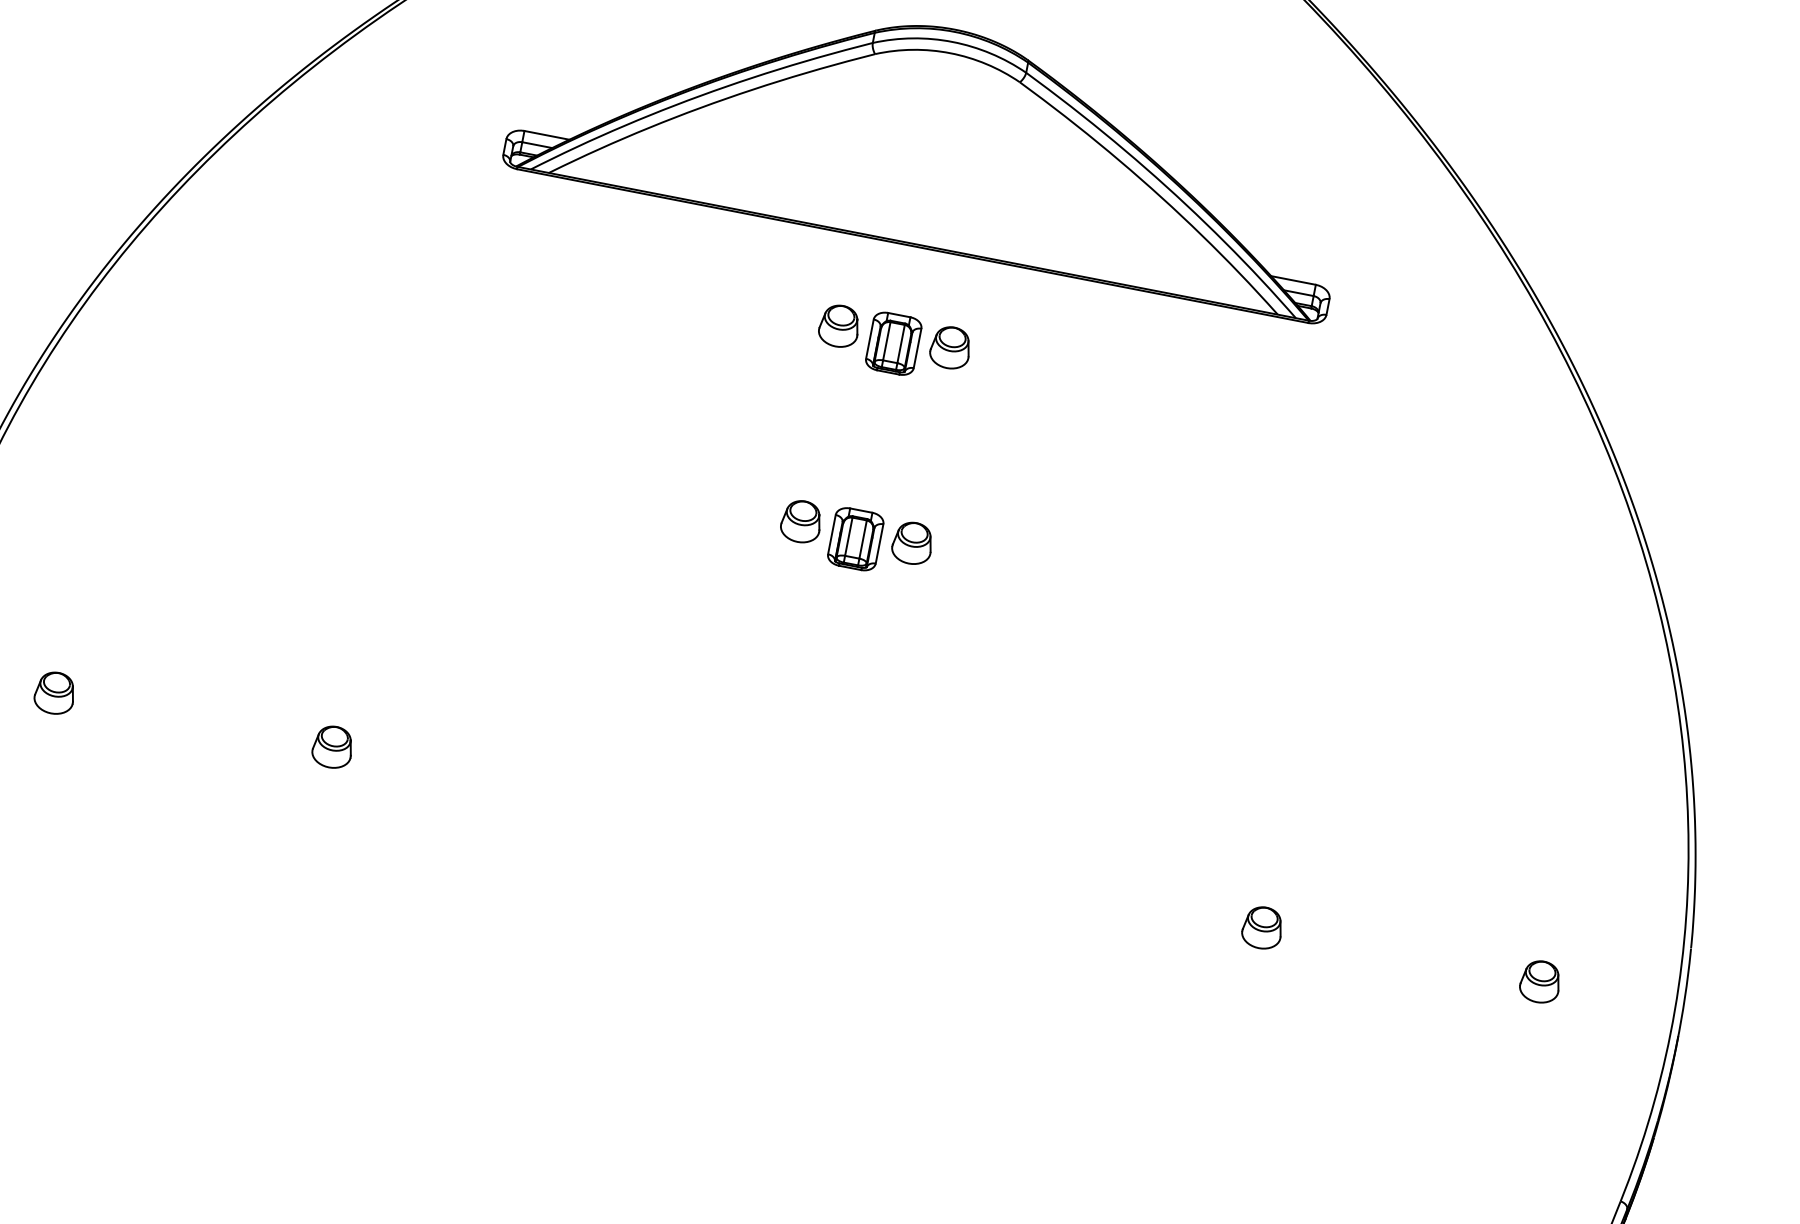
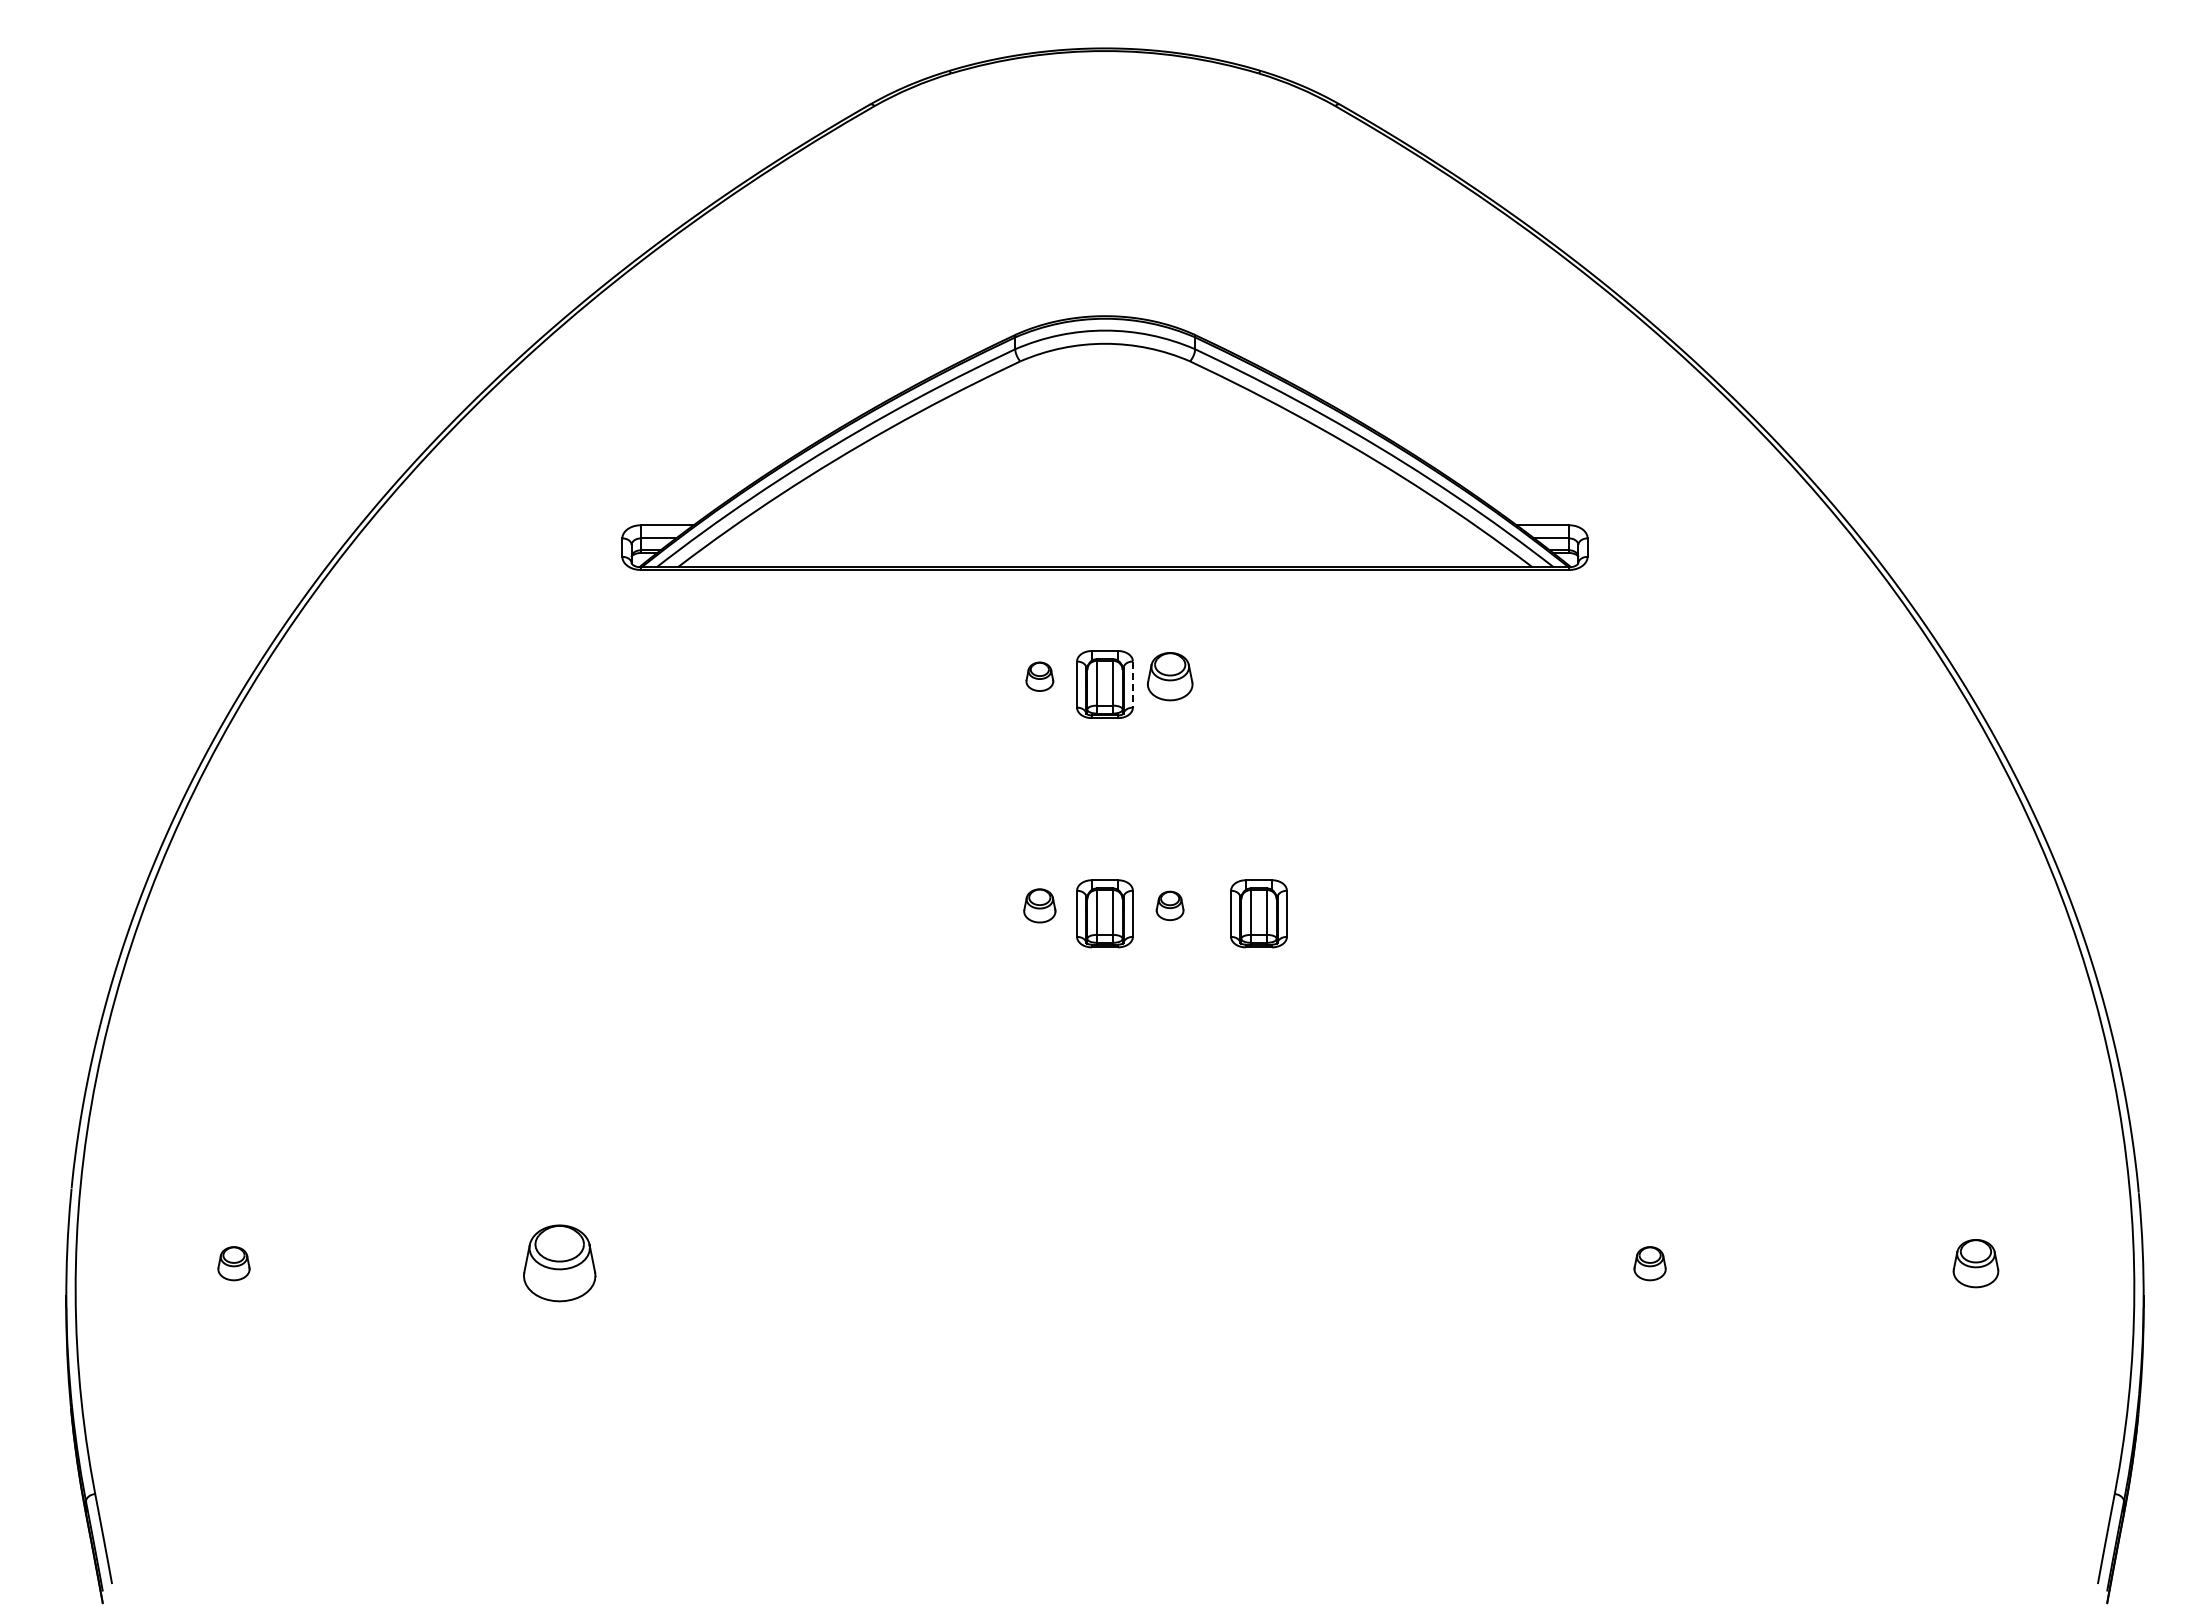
part: (839, 326) -> (1039, 676), size x0.6
line: (917, 349) -> (1132, 685), solid -> dashed
part: (801, 521) -> (1039, 905), size x0.7
part: (912, 542) -> (1169, 905), size x0.6
part: (986, 564) -> (1258, 913), added
part: (54, 693) -> (233, 1263), size x0.7
part: (332, 747) -> (559, 1263), size x1.6
part: (1262, 927) -> (1649, 1263), size x0.7

